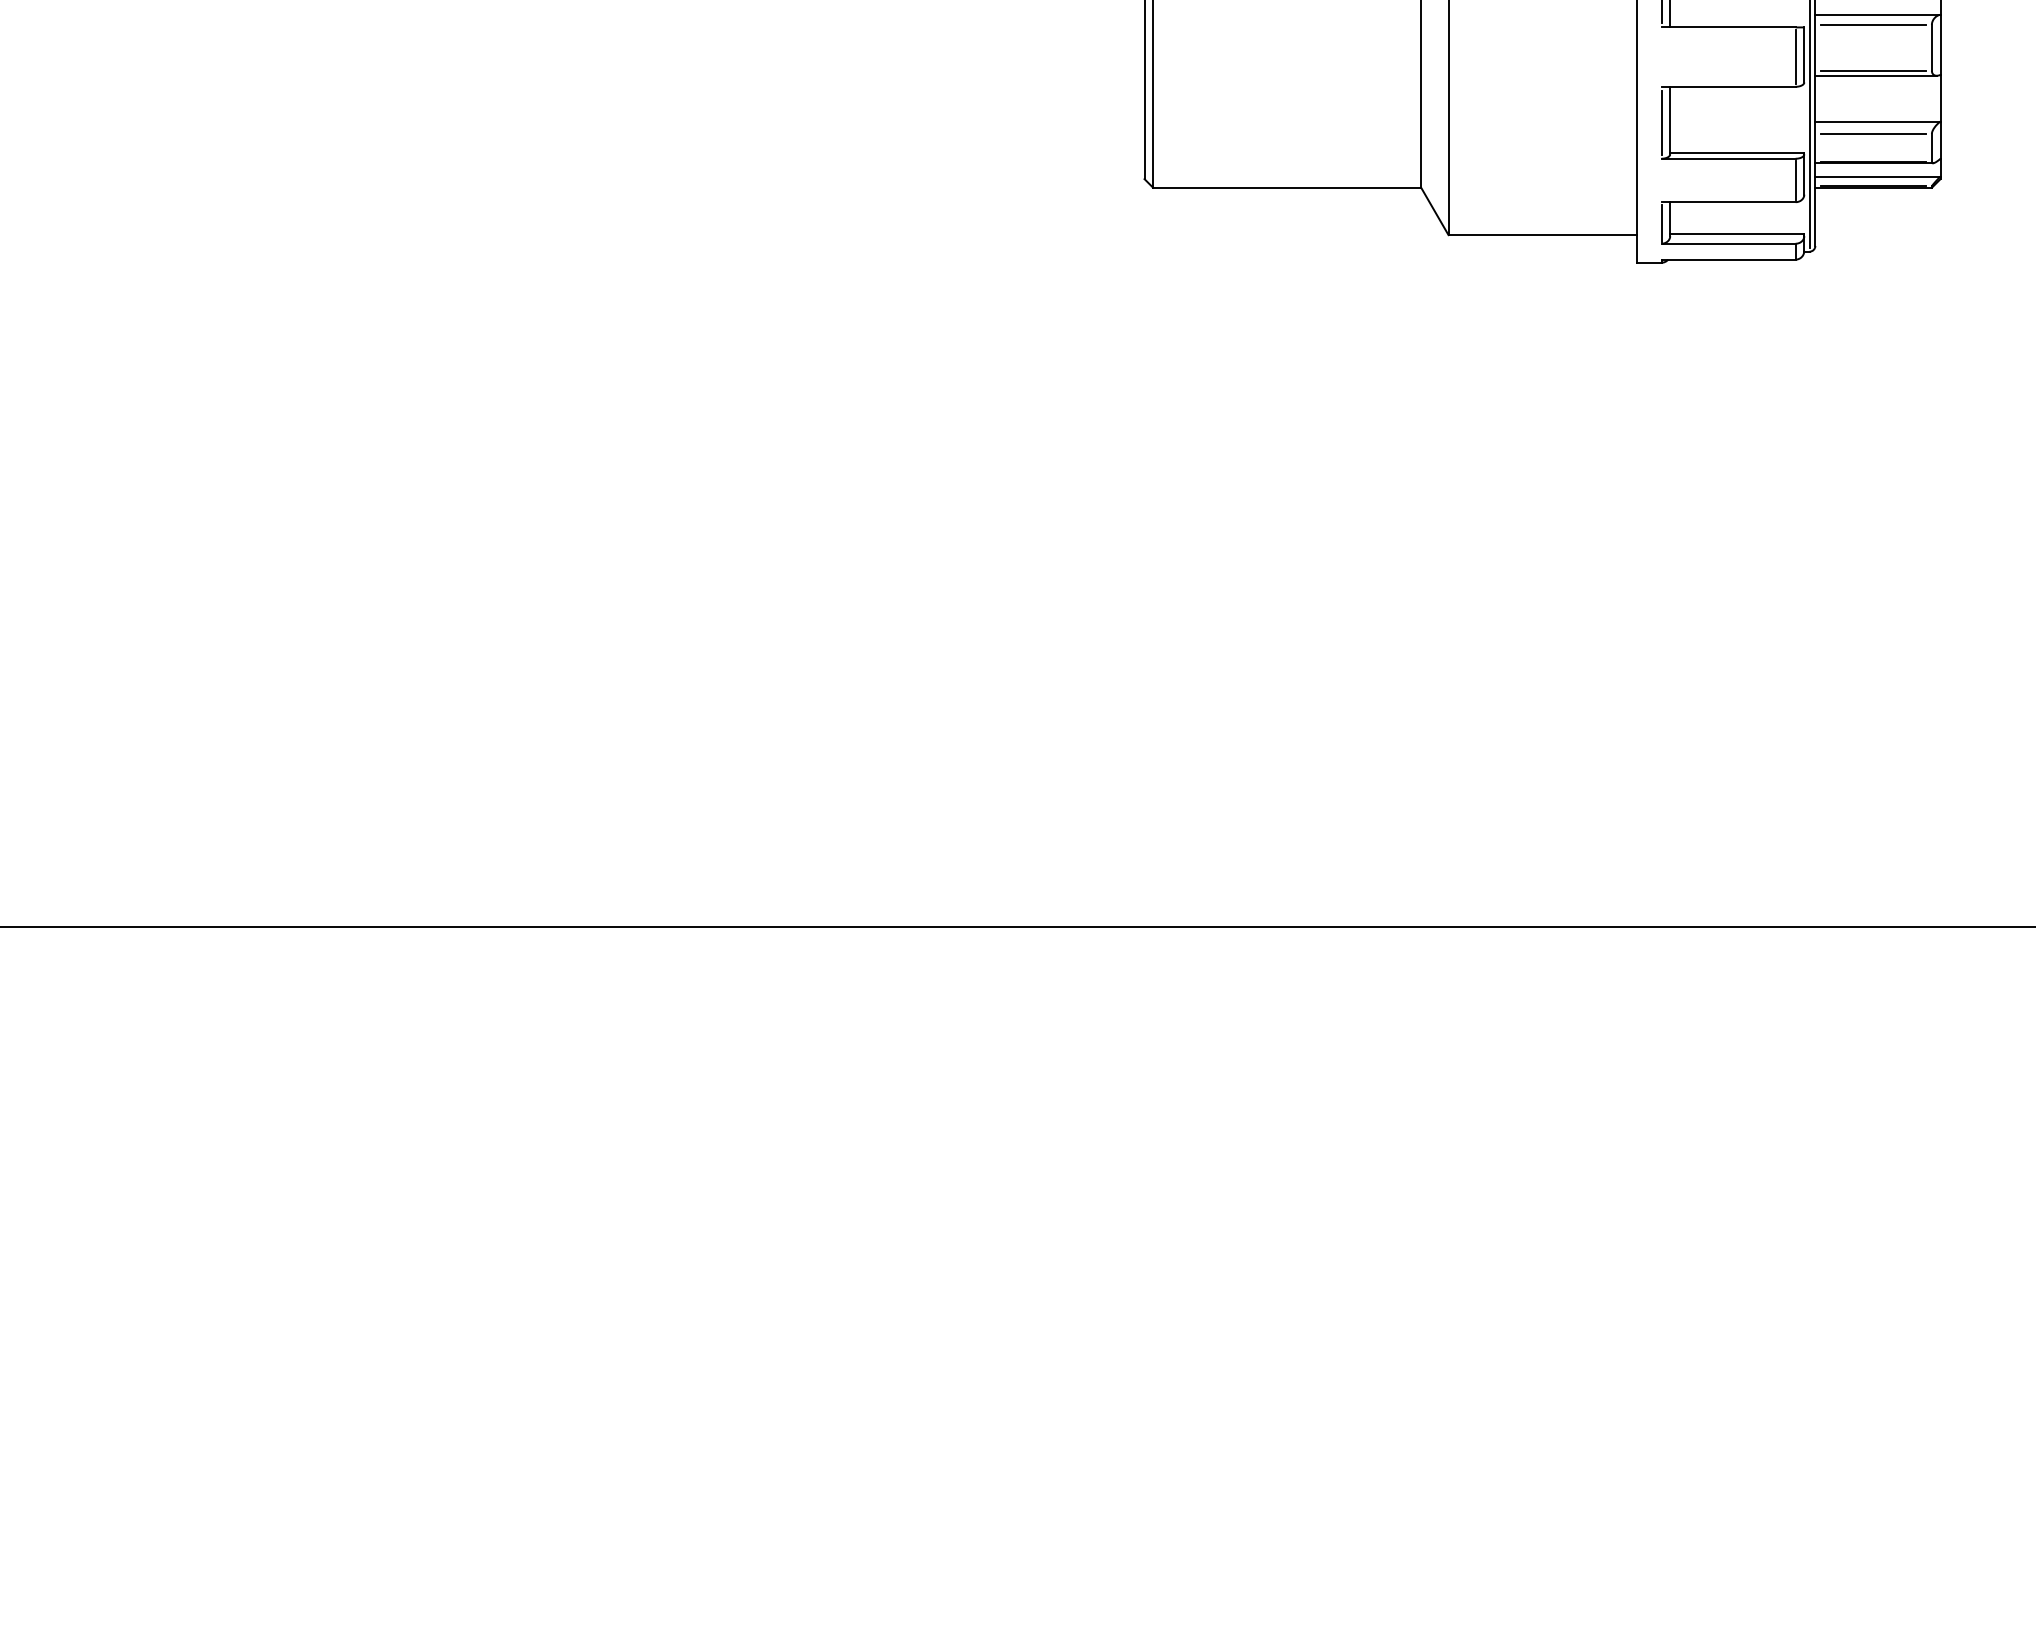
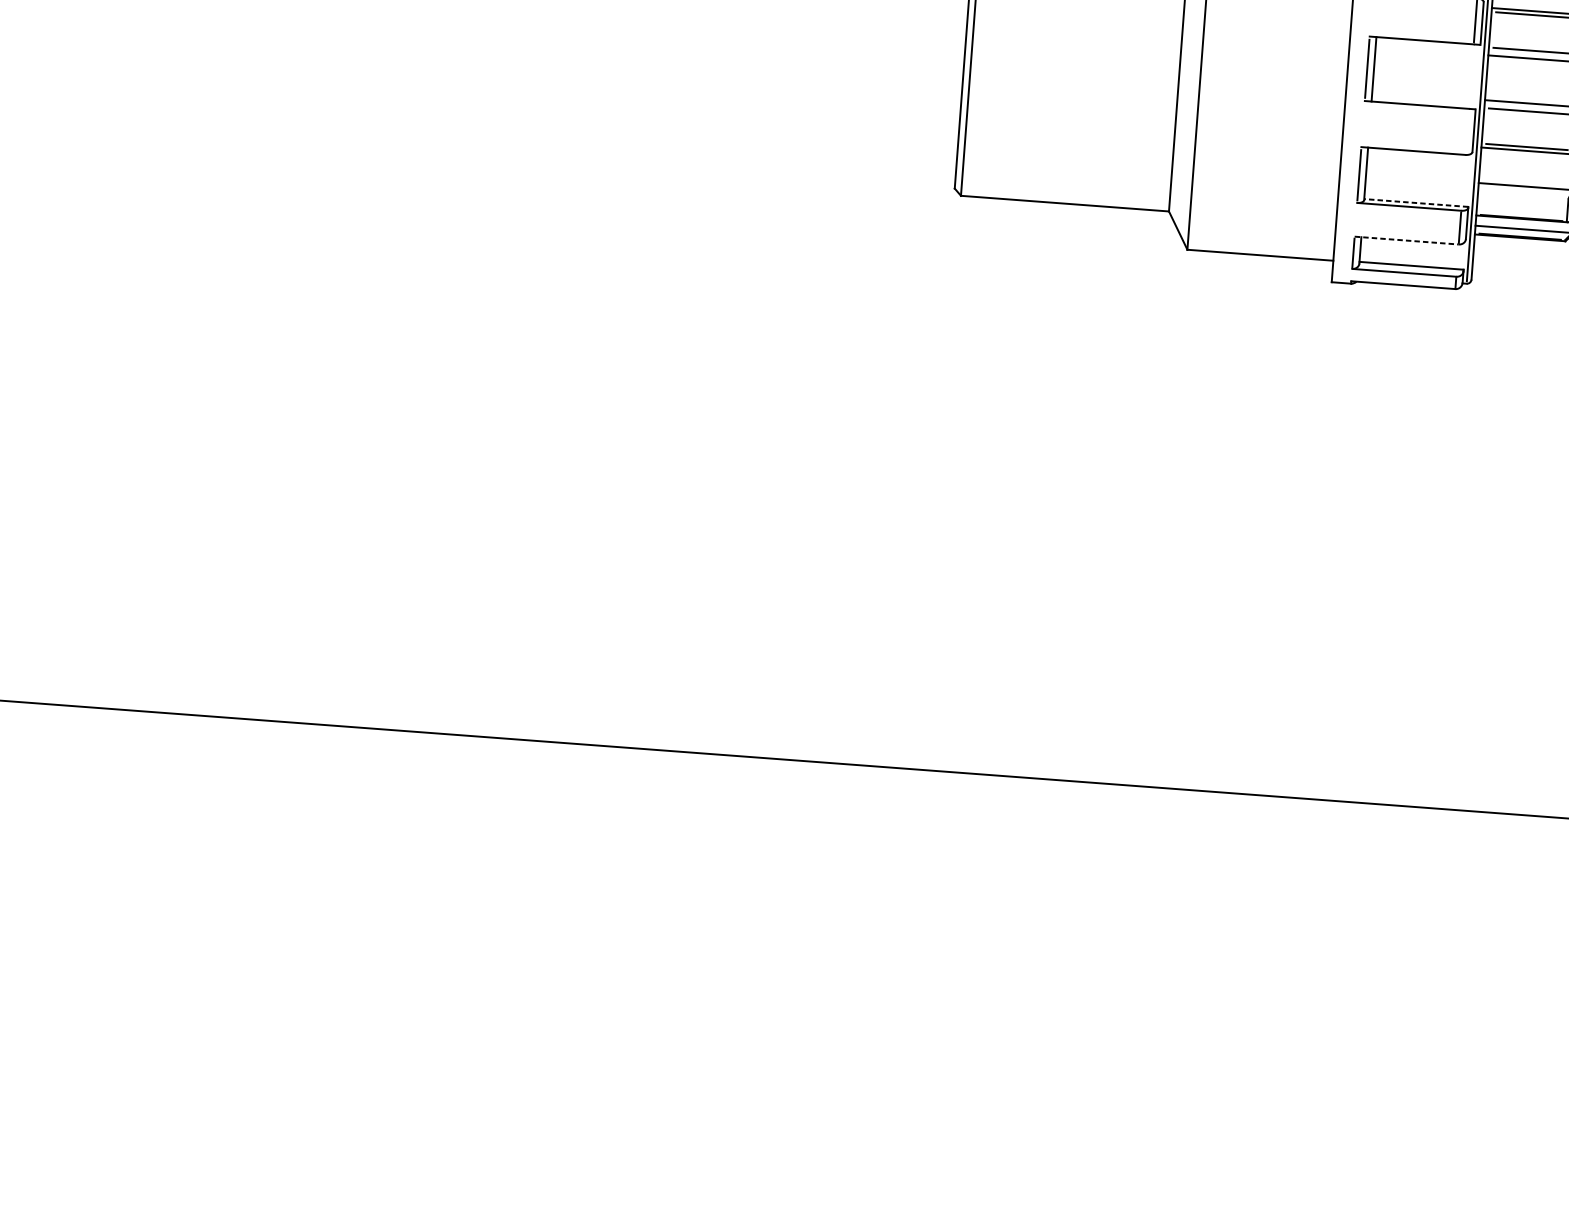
line: (1795, 56) -> (1467, 131), removed
line: (1873, 133) -> (1523, 195), removed
line: (1736, 153) -> (1415, 203), solid -> dashed
line: (1729, 202) -> (1407, 240), solid -> dashed

